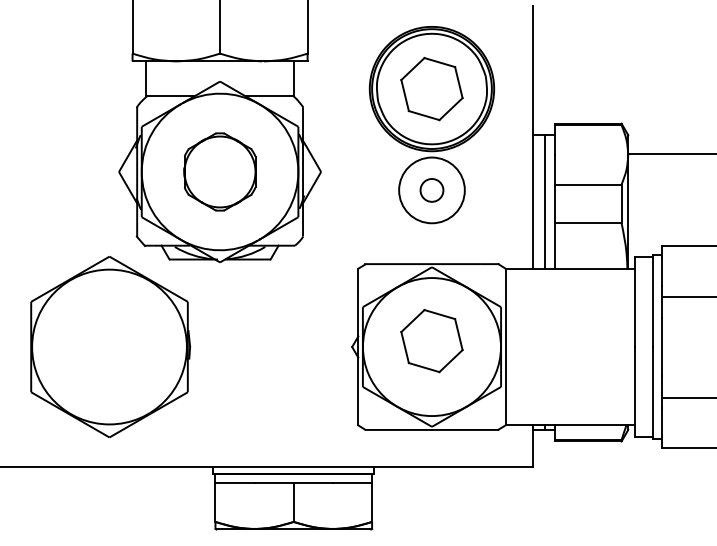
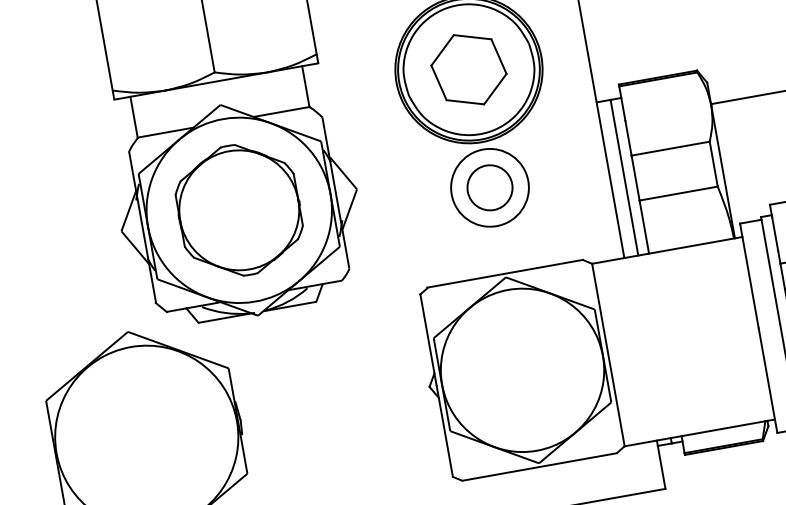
part: (219, 171) -> (238, 209), size x1.43
circle: (431, 190) -> (489, 188), size x1.67
part: (431, 340) -> (520, 362), removed

